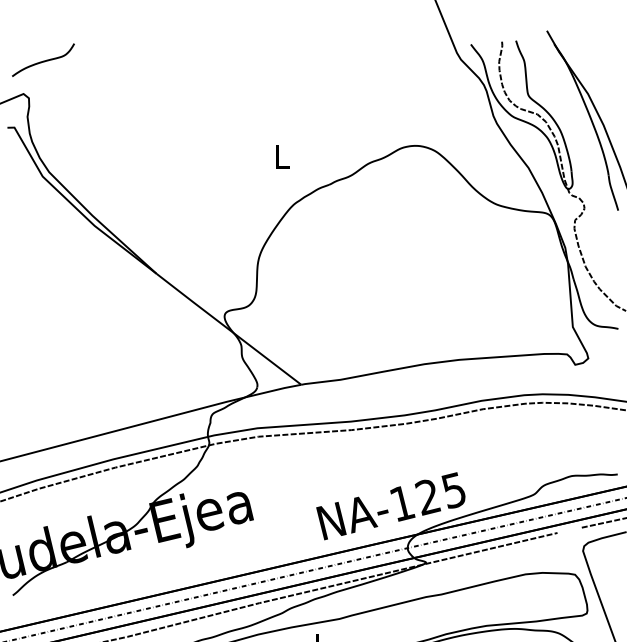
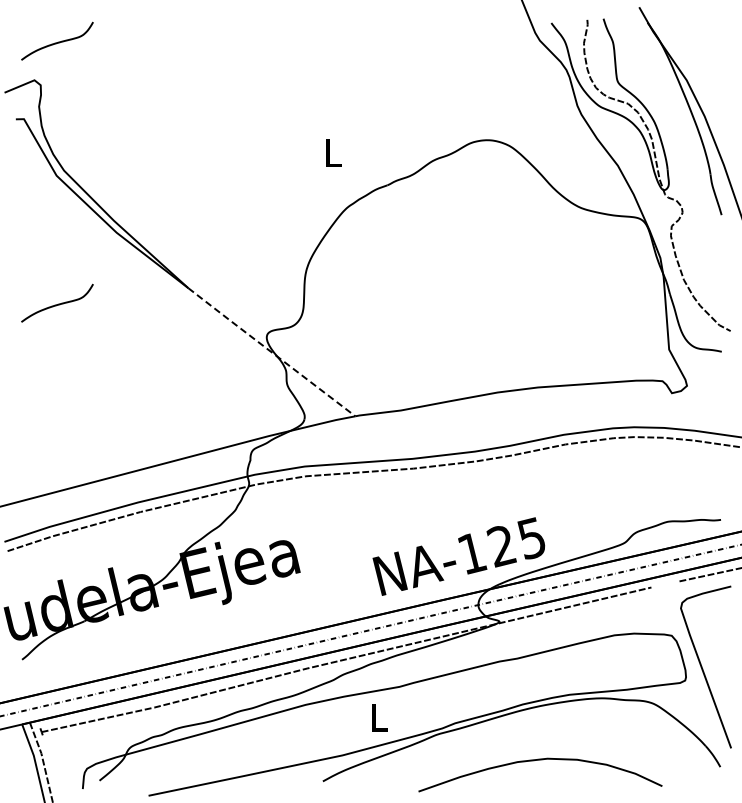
curve: (44, 287) -> (58, 303), added
line: (228, 329) -> (271, 352), solid -> dashed

